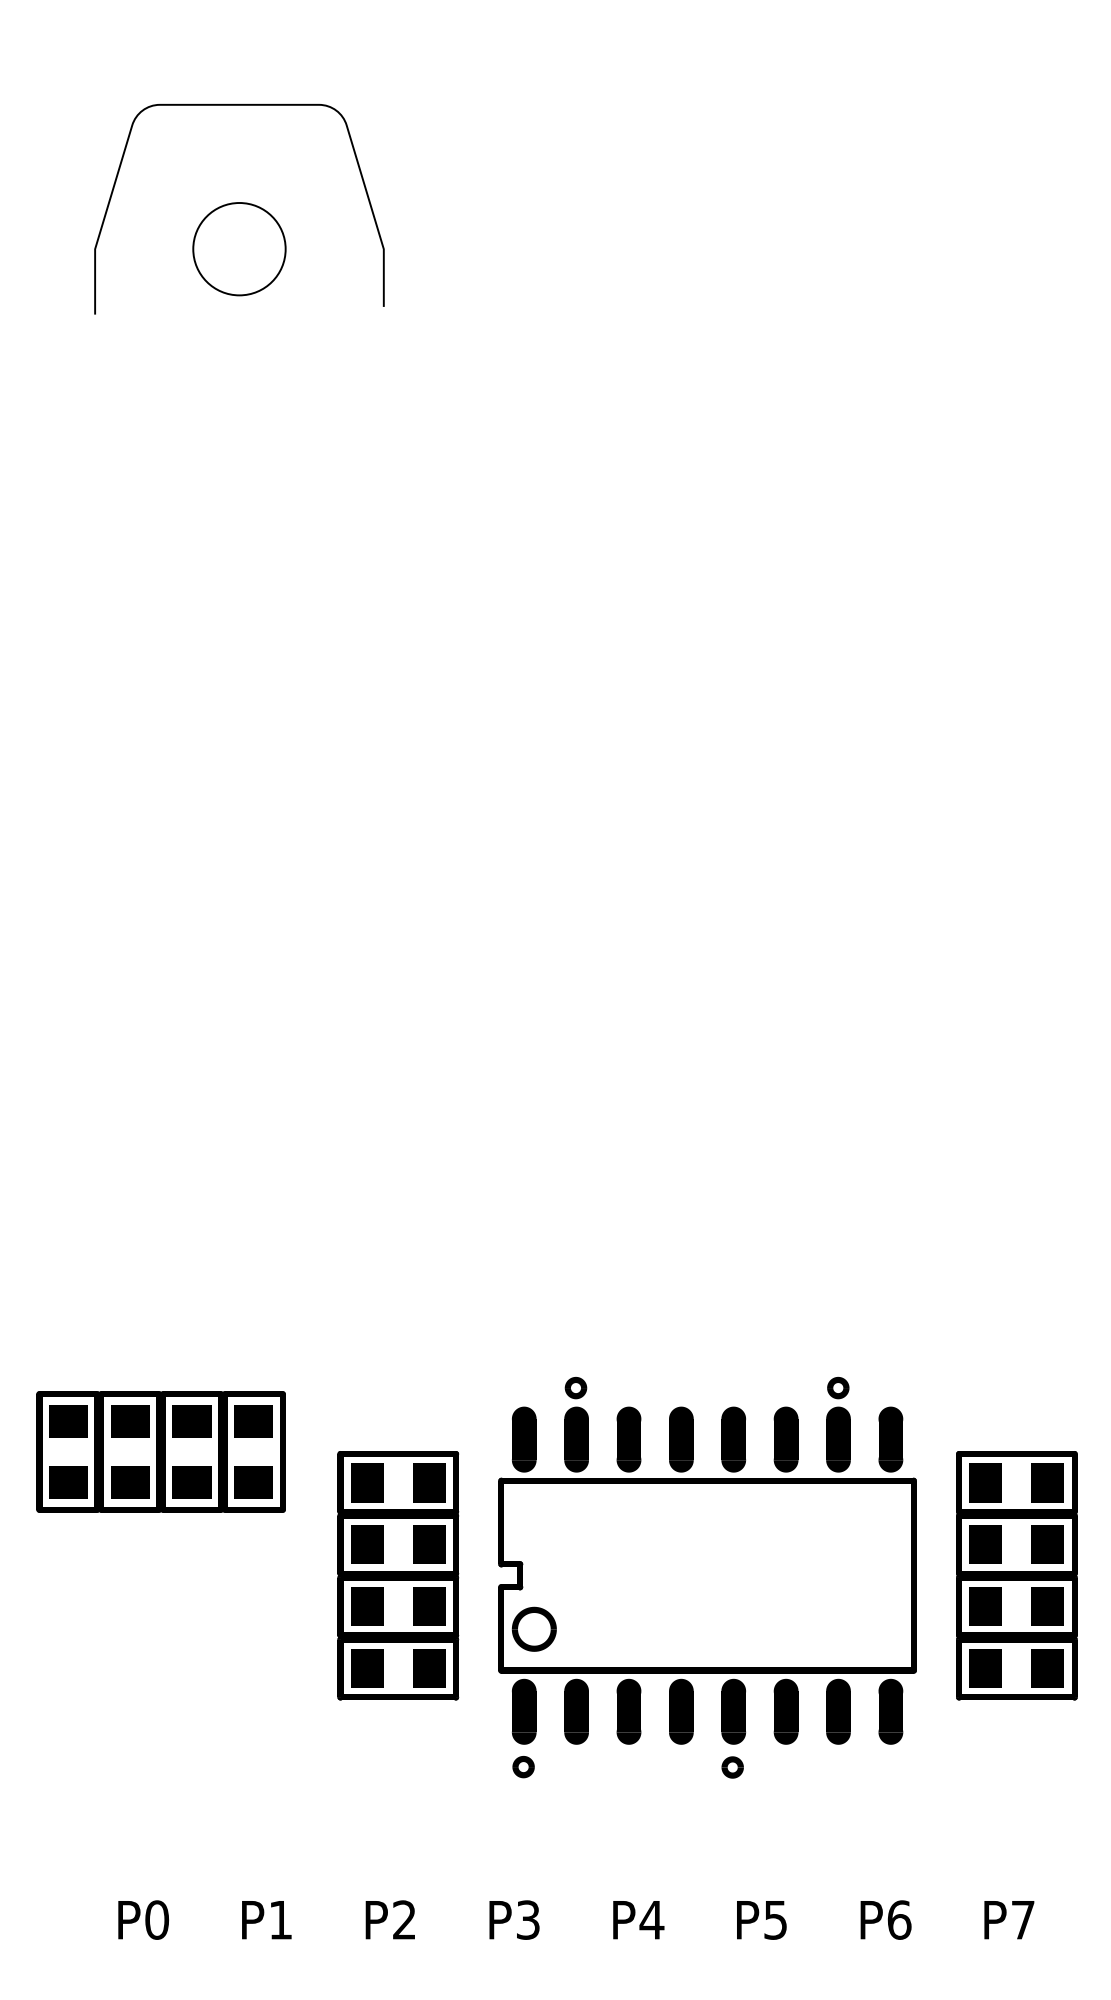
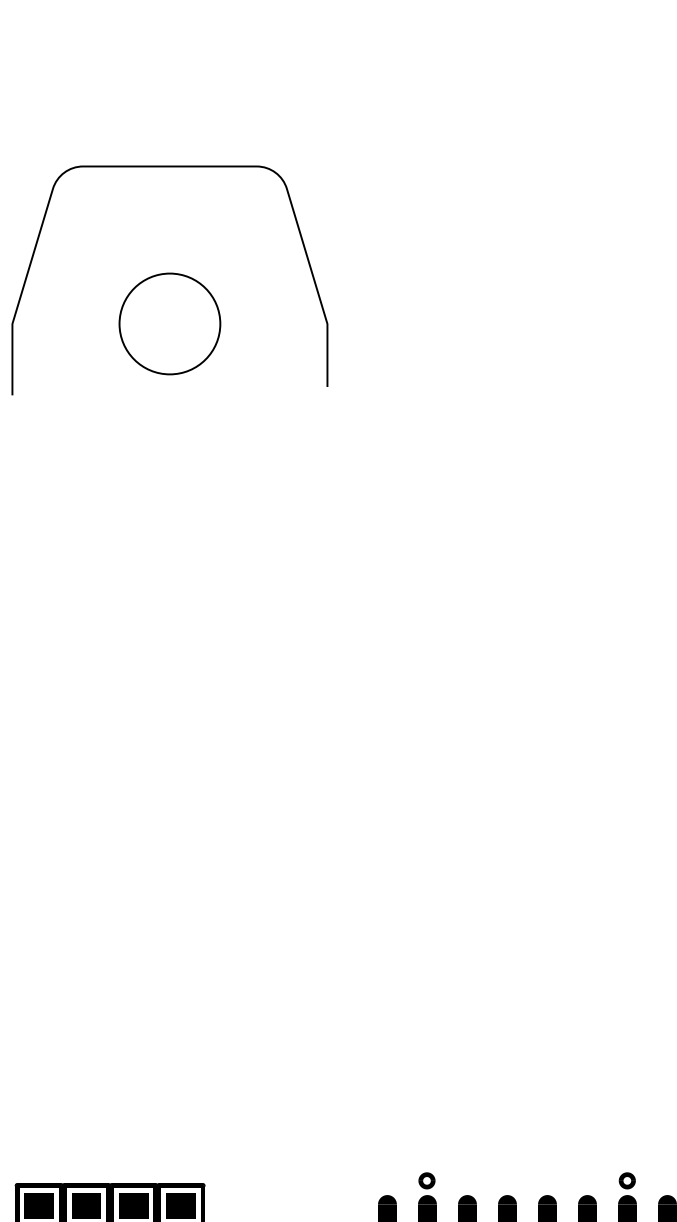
part: (239, 209) -> (169, 280), size x1.43

